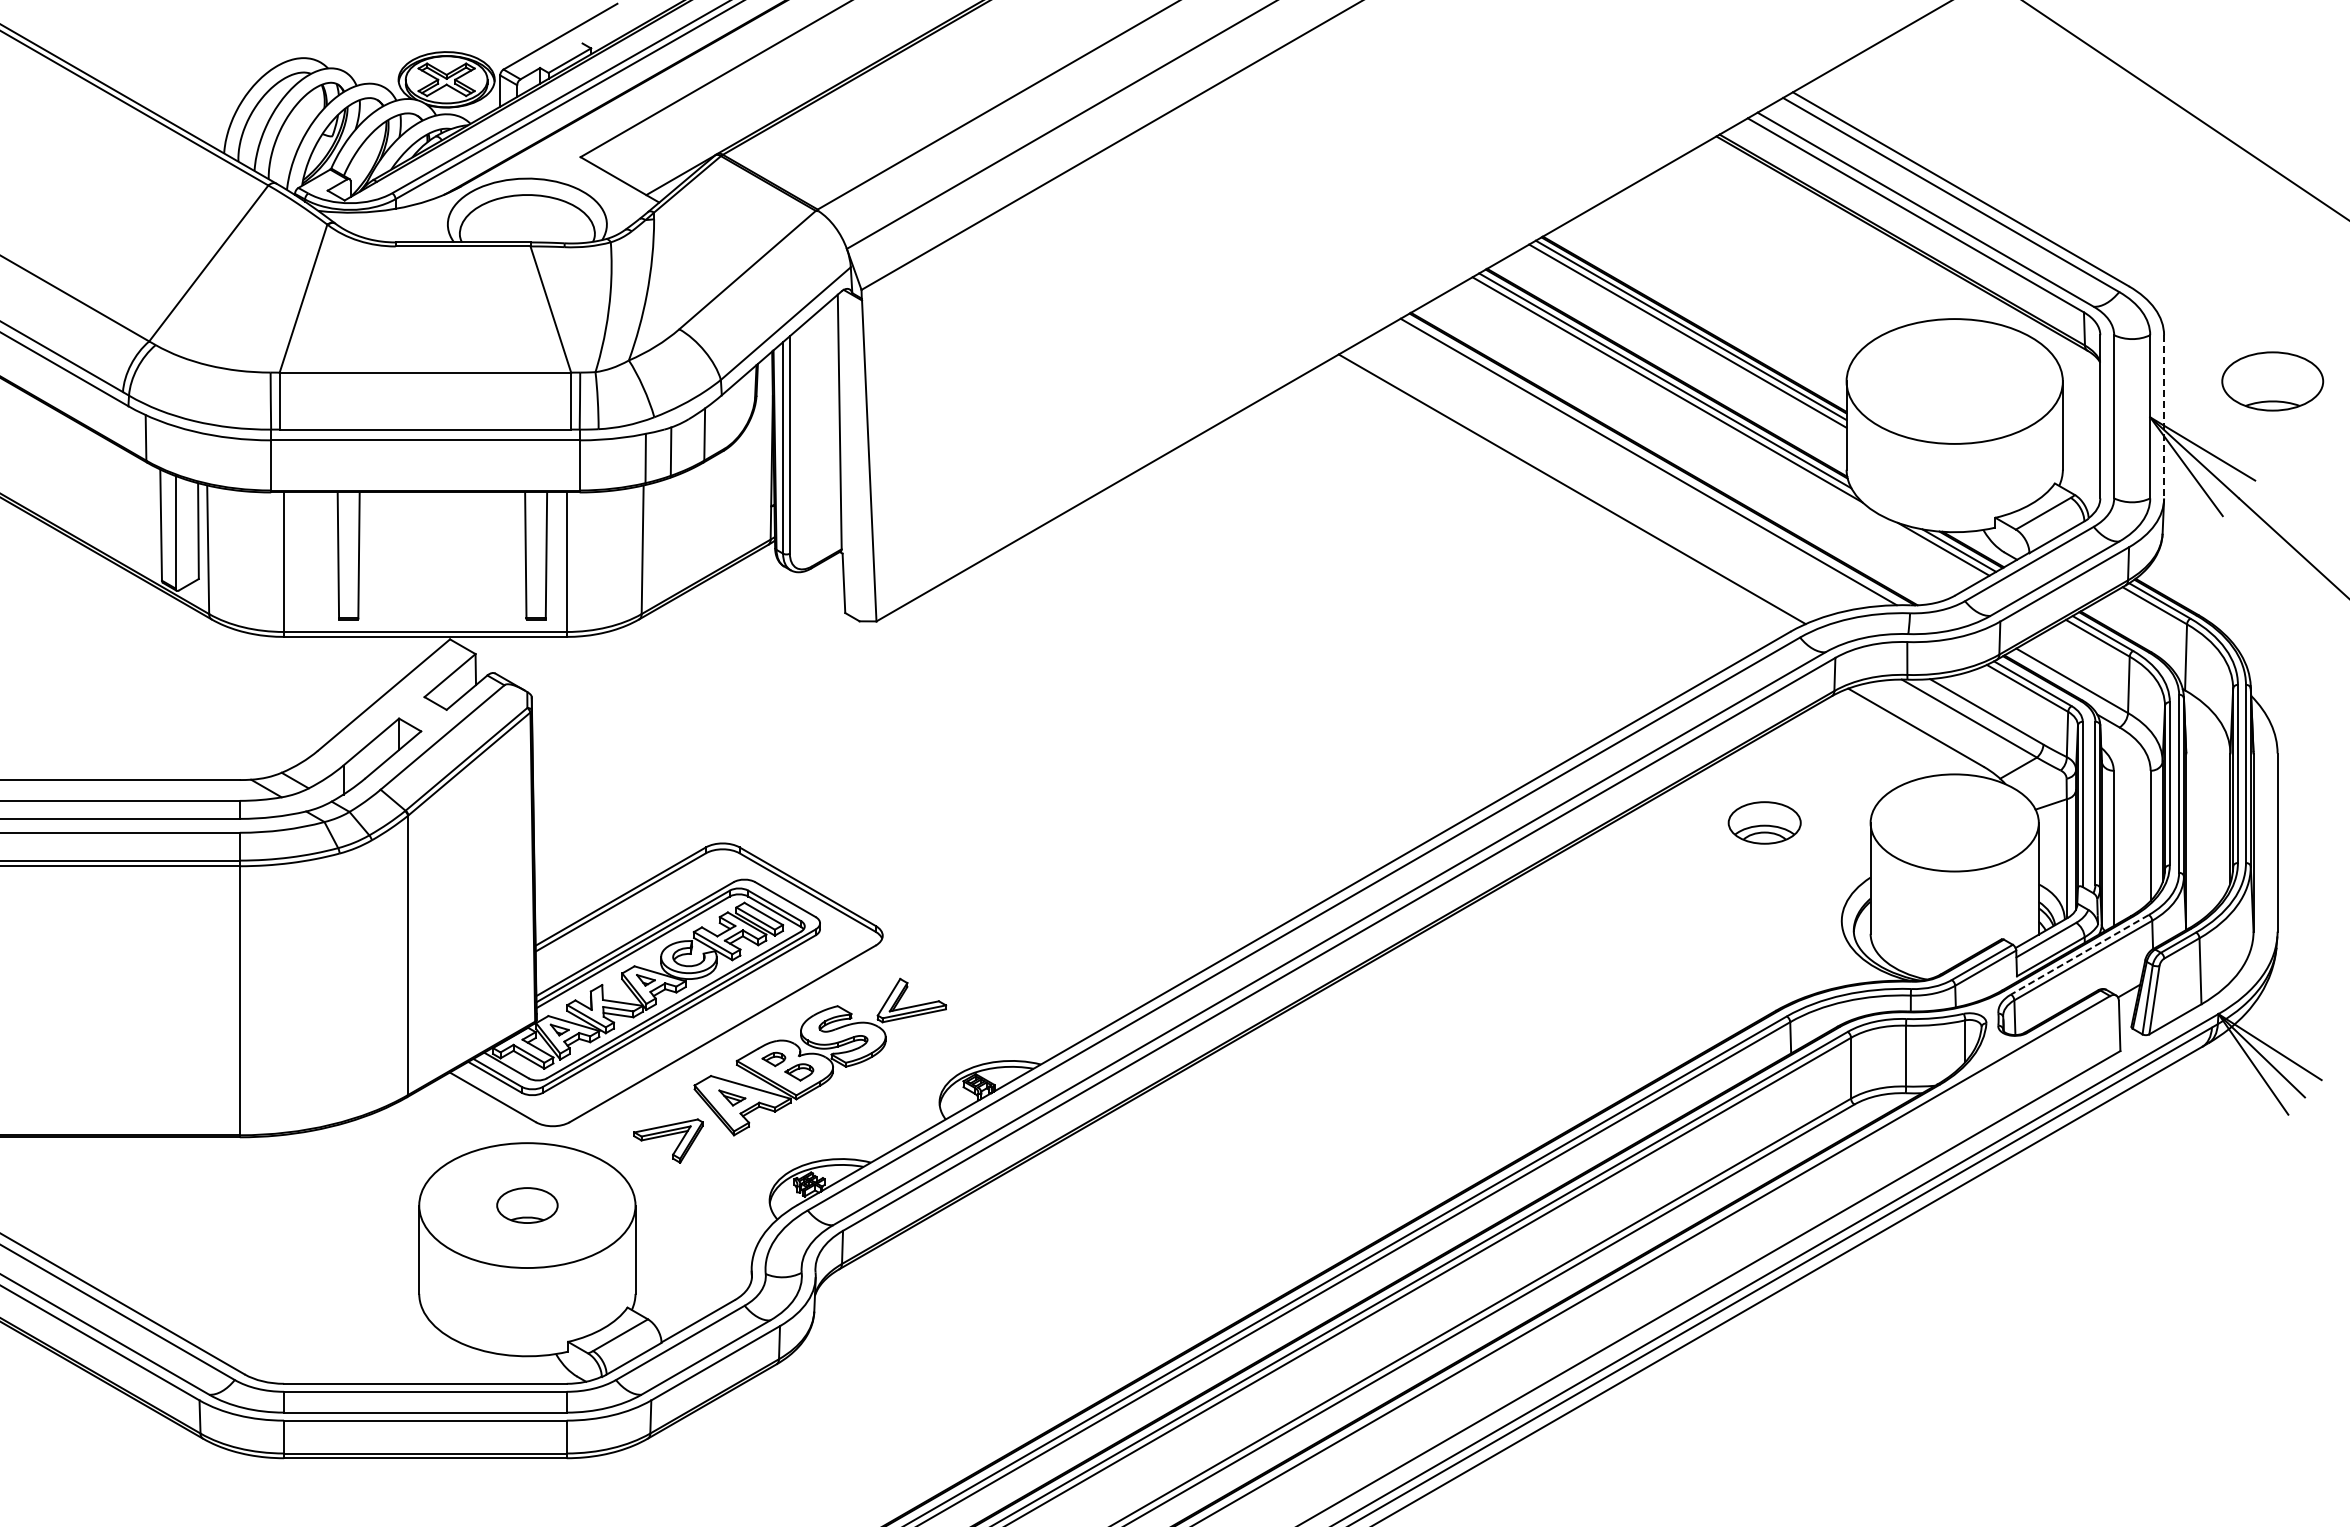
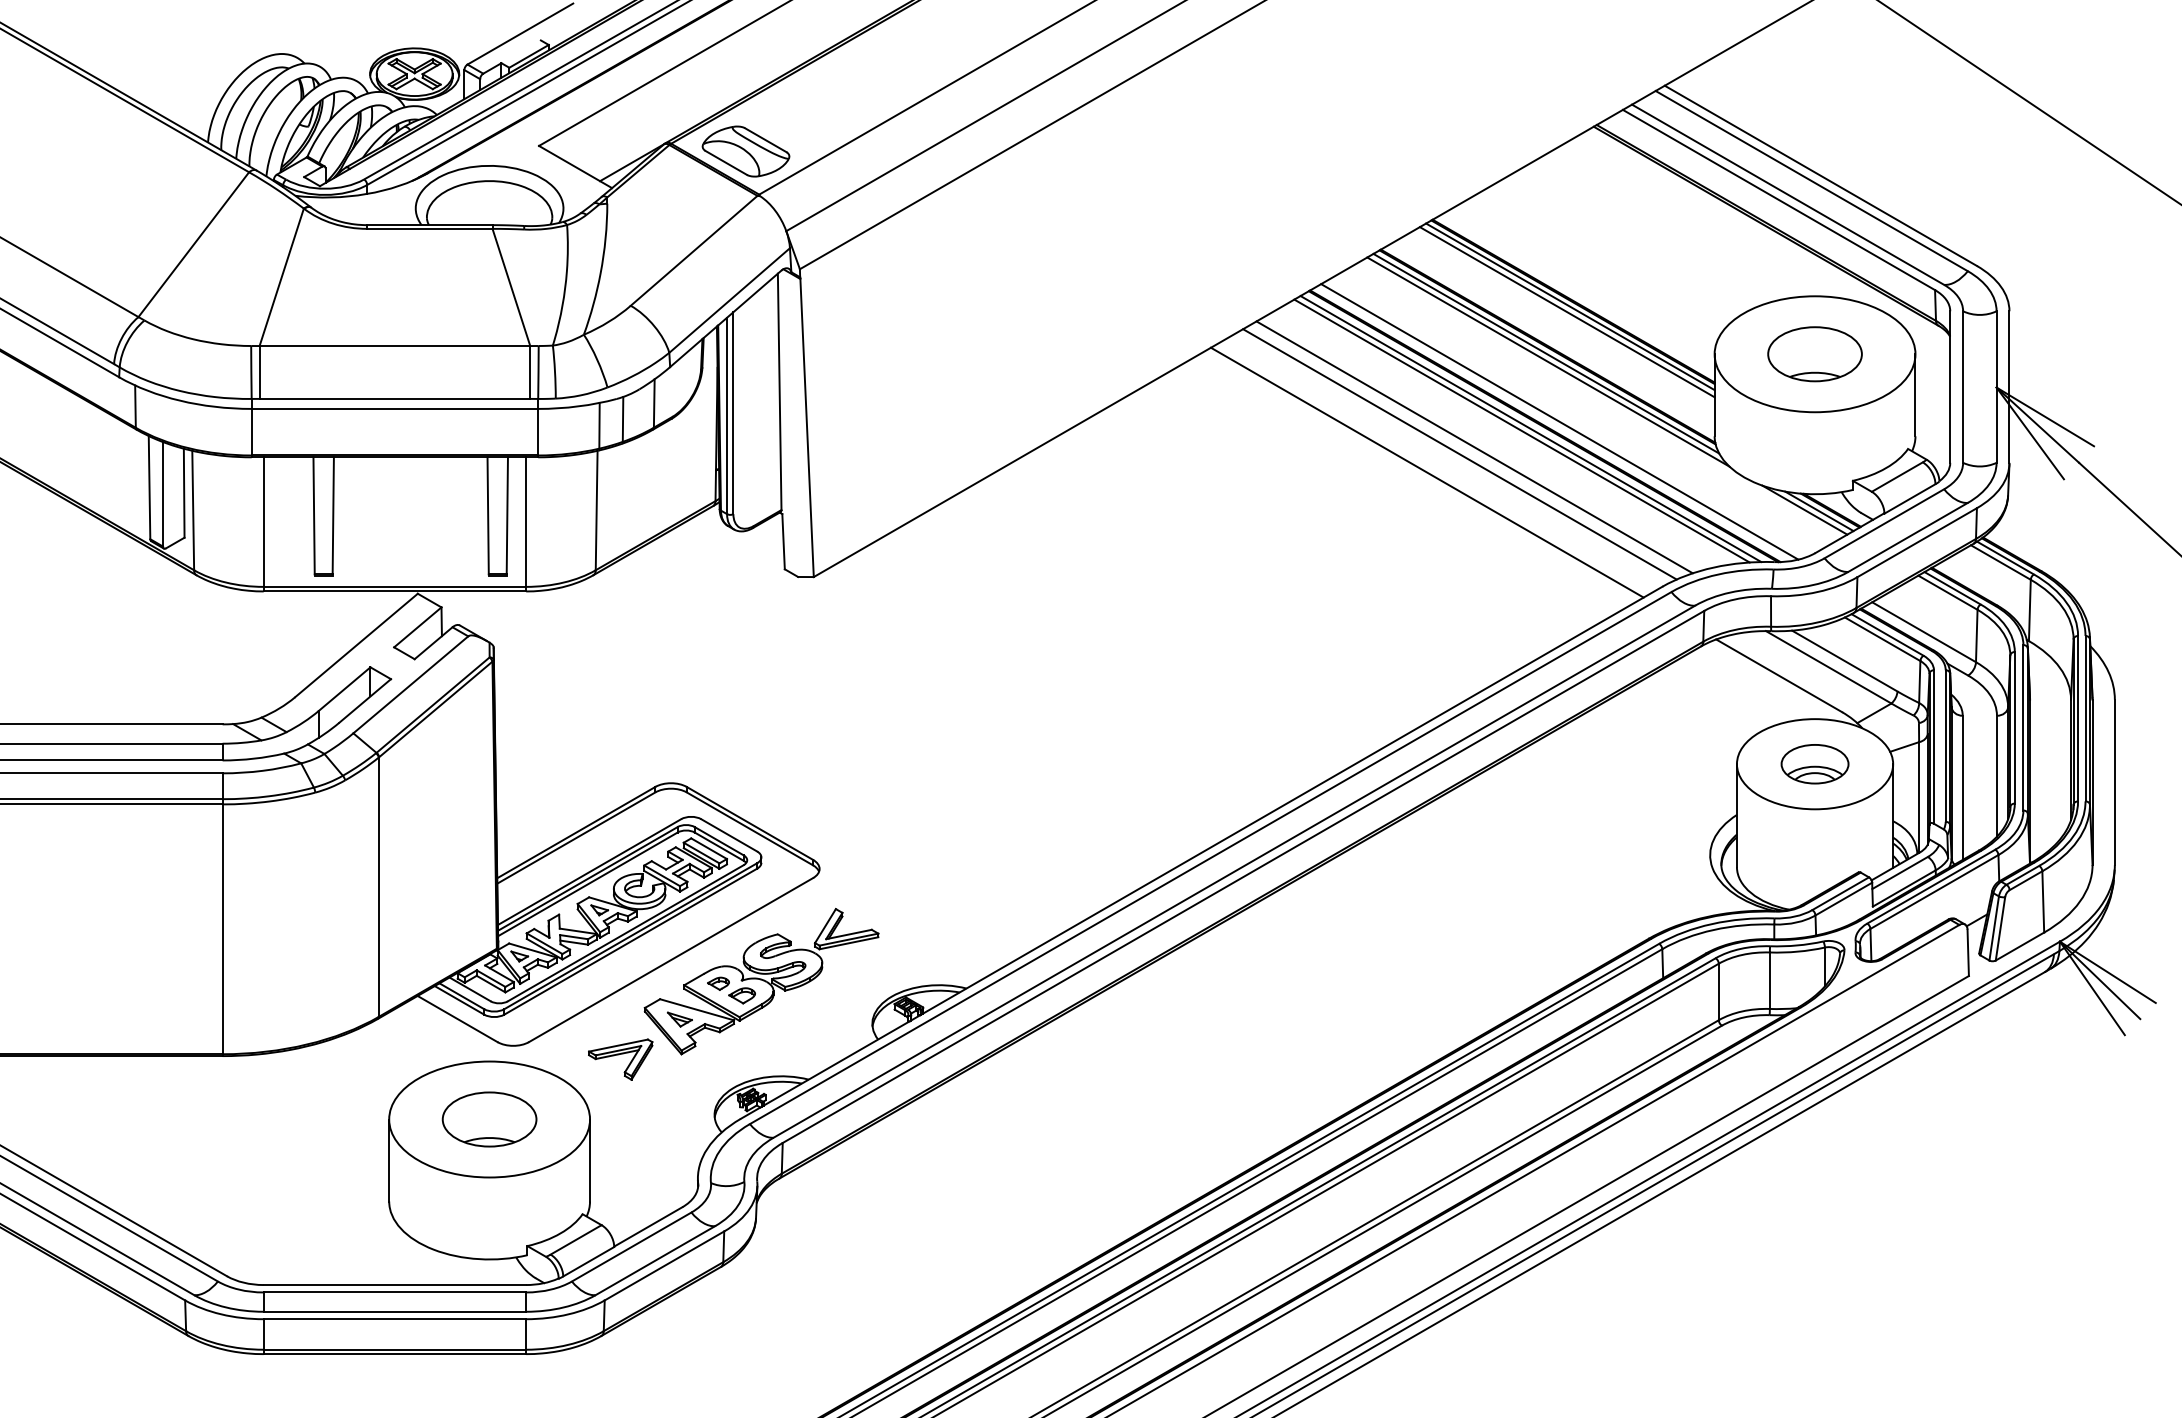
part: (803, 163) -> (746, 151), added
part: (2272, 381) -> (1814, 354), moved
line: (2164, 416) -> (2009, 386), dashed -> solid
line: (1679, 453) -> (1559, 421), added
line: (1638, 463) -> (1521, 430), added
line: (1588, 481) -> (1474, 447), added
line: (1537, 508) -> (1427, 472), added
part: (1764, 822) -> (1814, 763), moved
line: (2079, 954) -> (1930, 886), dashed -> solid
part: (527, 1205) -> (489, 1119), size x1.67

